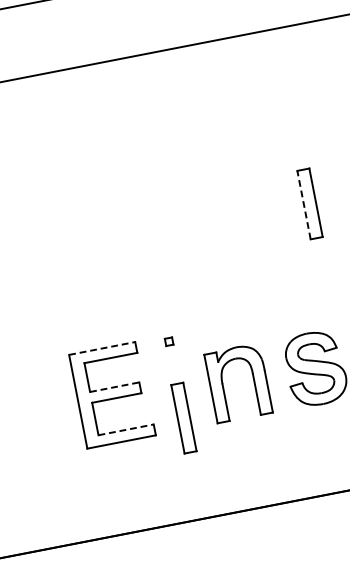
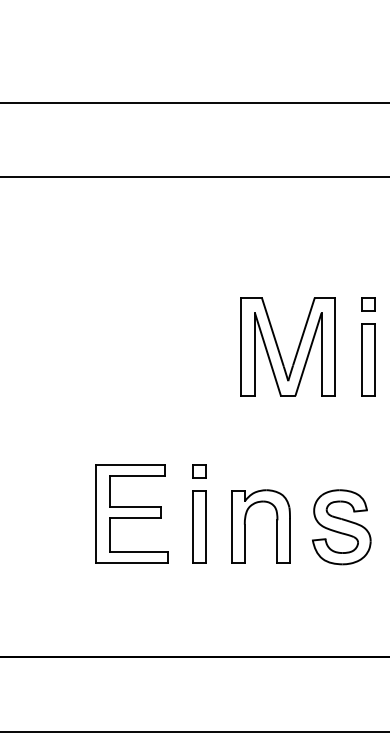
part: (299, 150) -> (368, 304), added
line: (304, 205) -> (362, 360), dashed -> solid
part: (223, 210) -> (279, 349), added
part: (169, 341) -> (199, 471), size x1.67
line: (102, 348) -> (130, 465), dashed -> solid
line: (114, 387) -> (135, 506), dashed -> solid
part: (183, 417) -> (199, 526), moved
line: (125, 429) -> (138, 551), dashed -> solid

